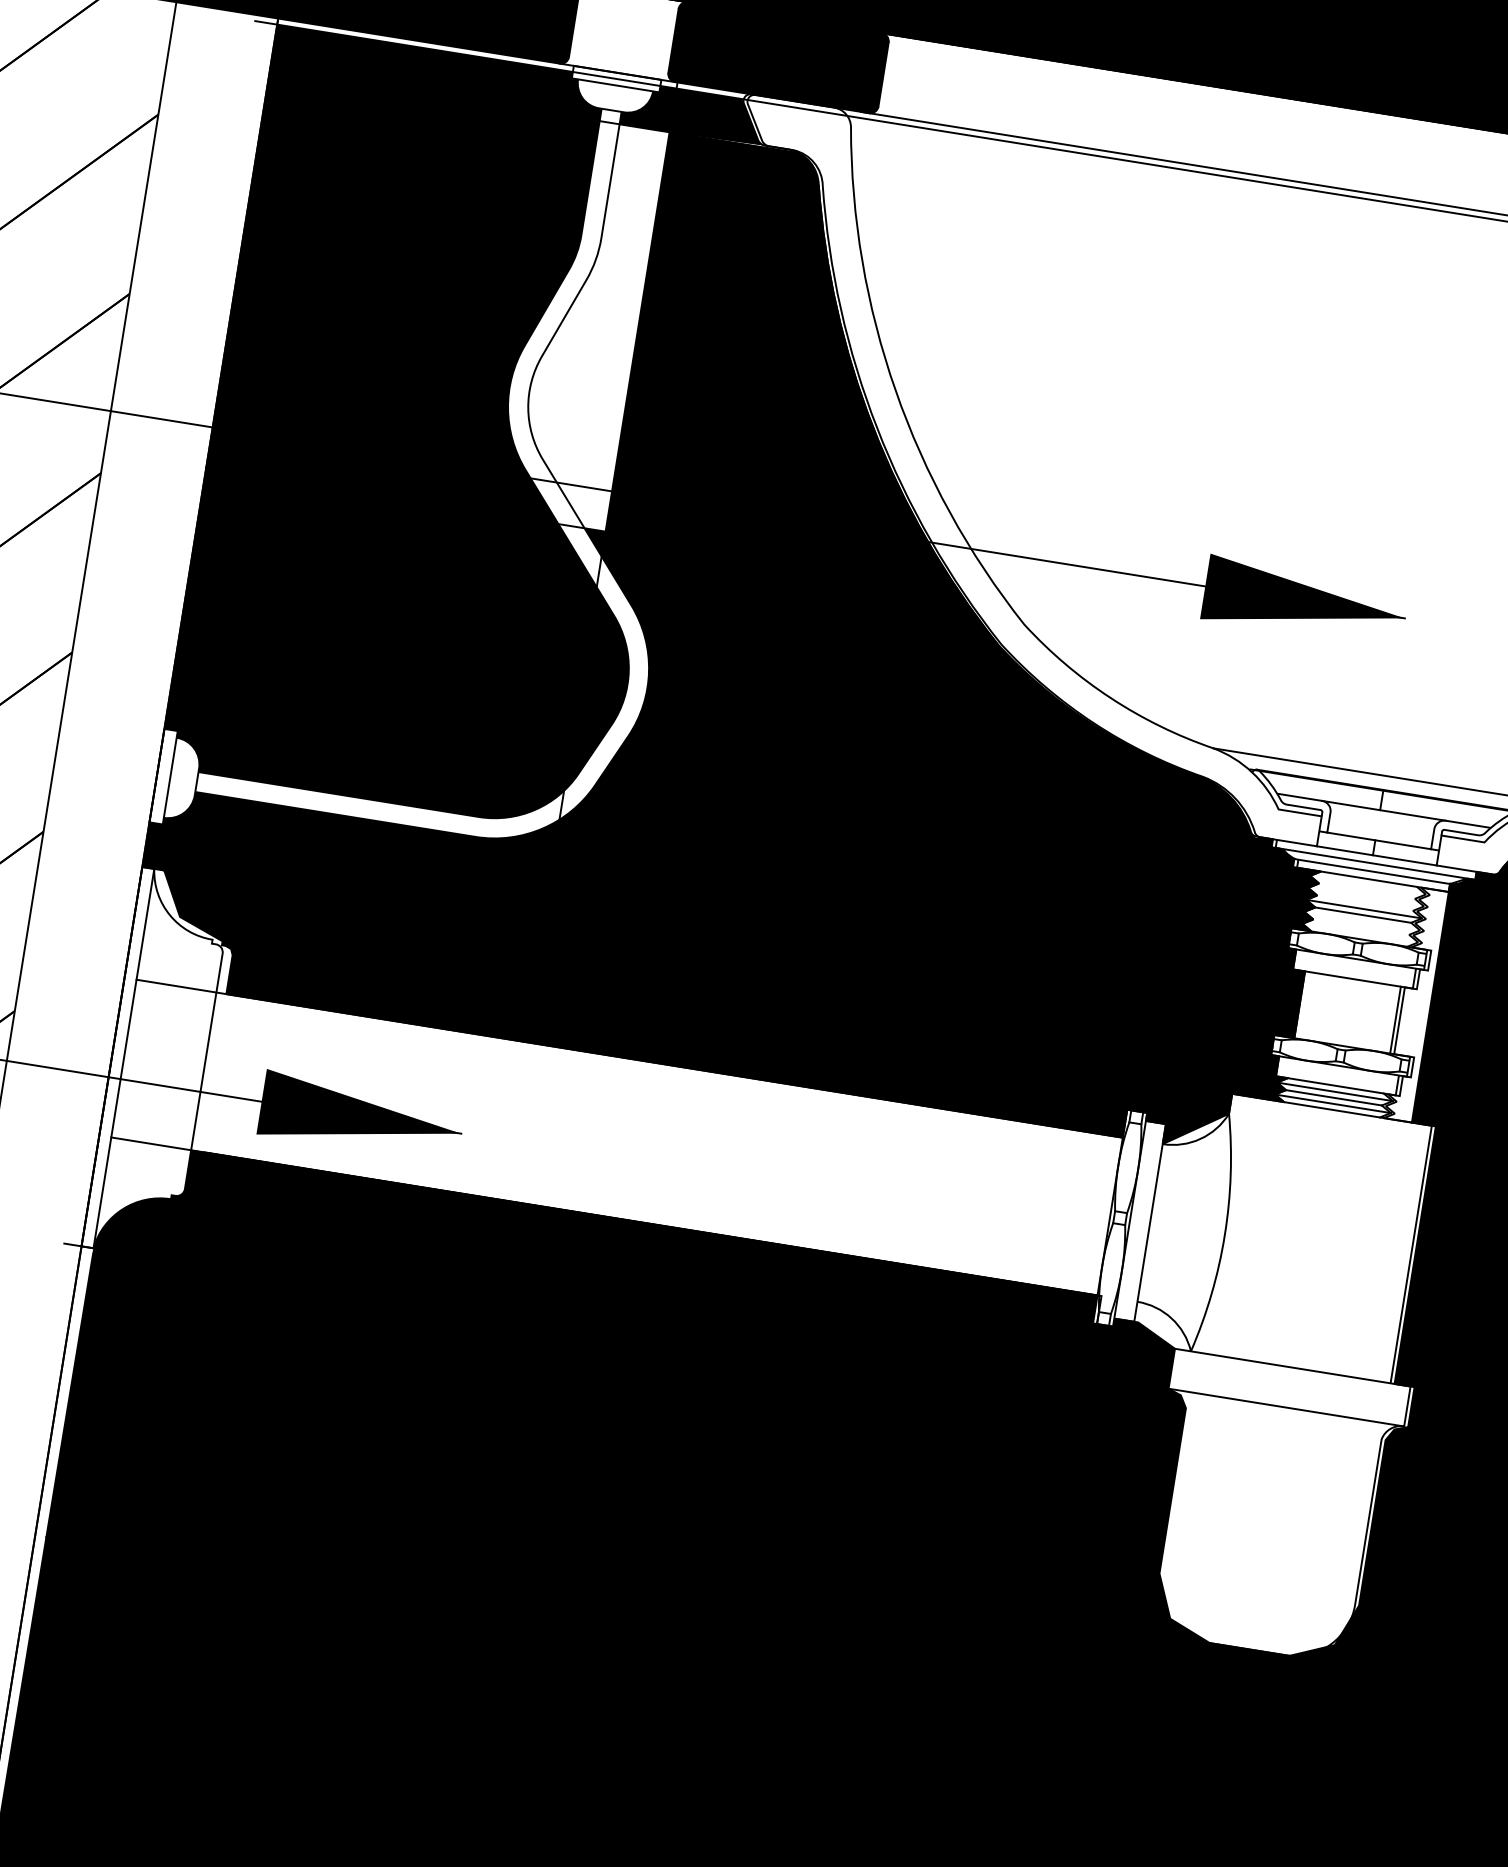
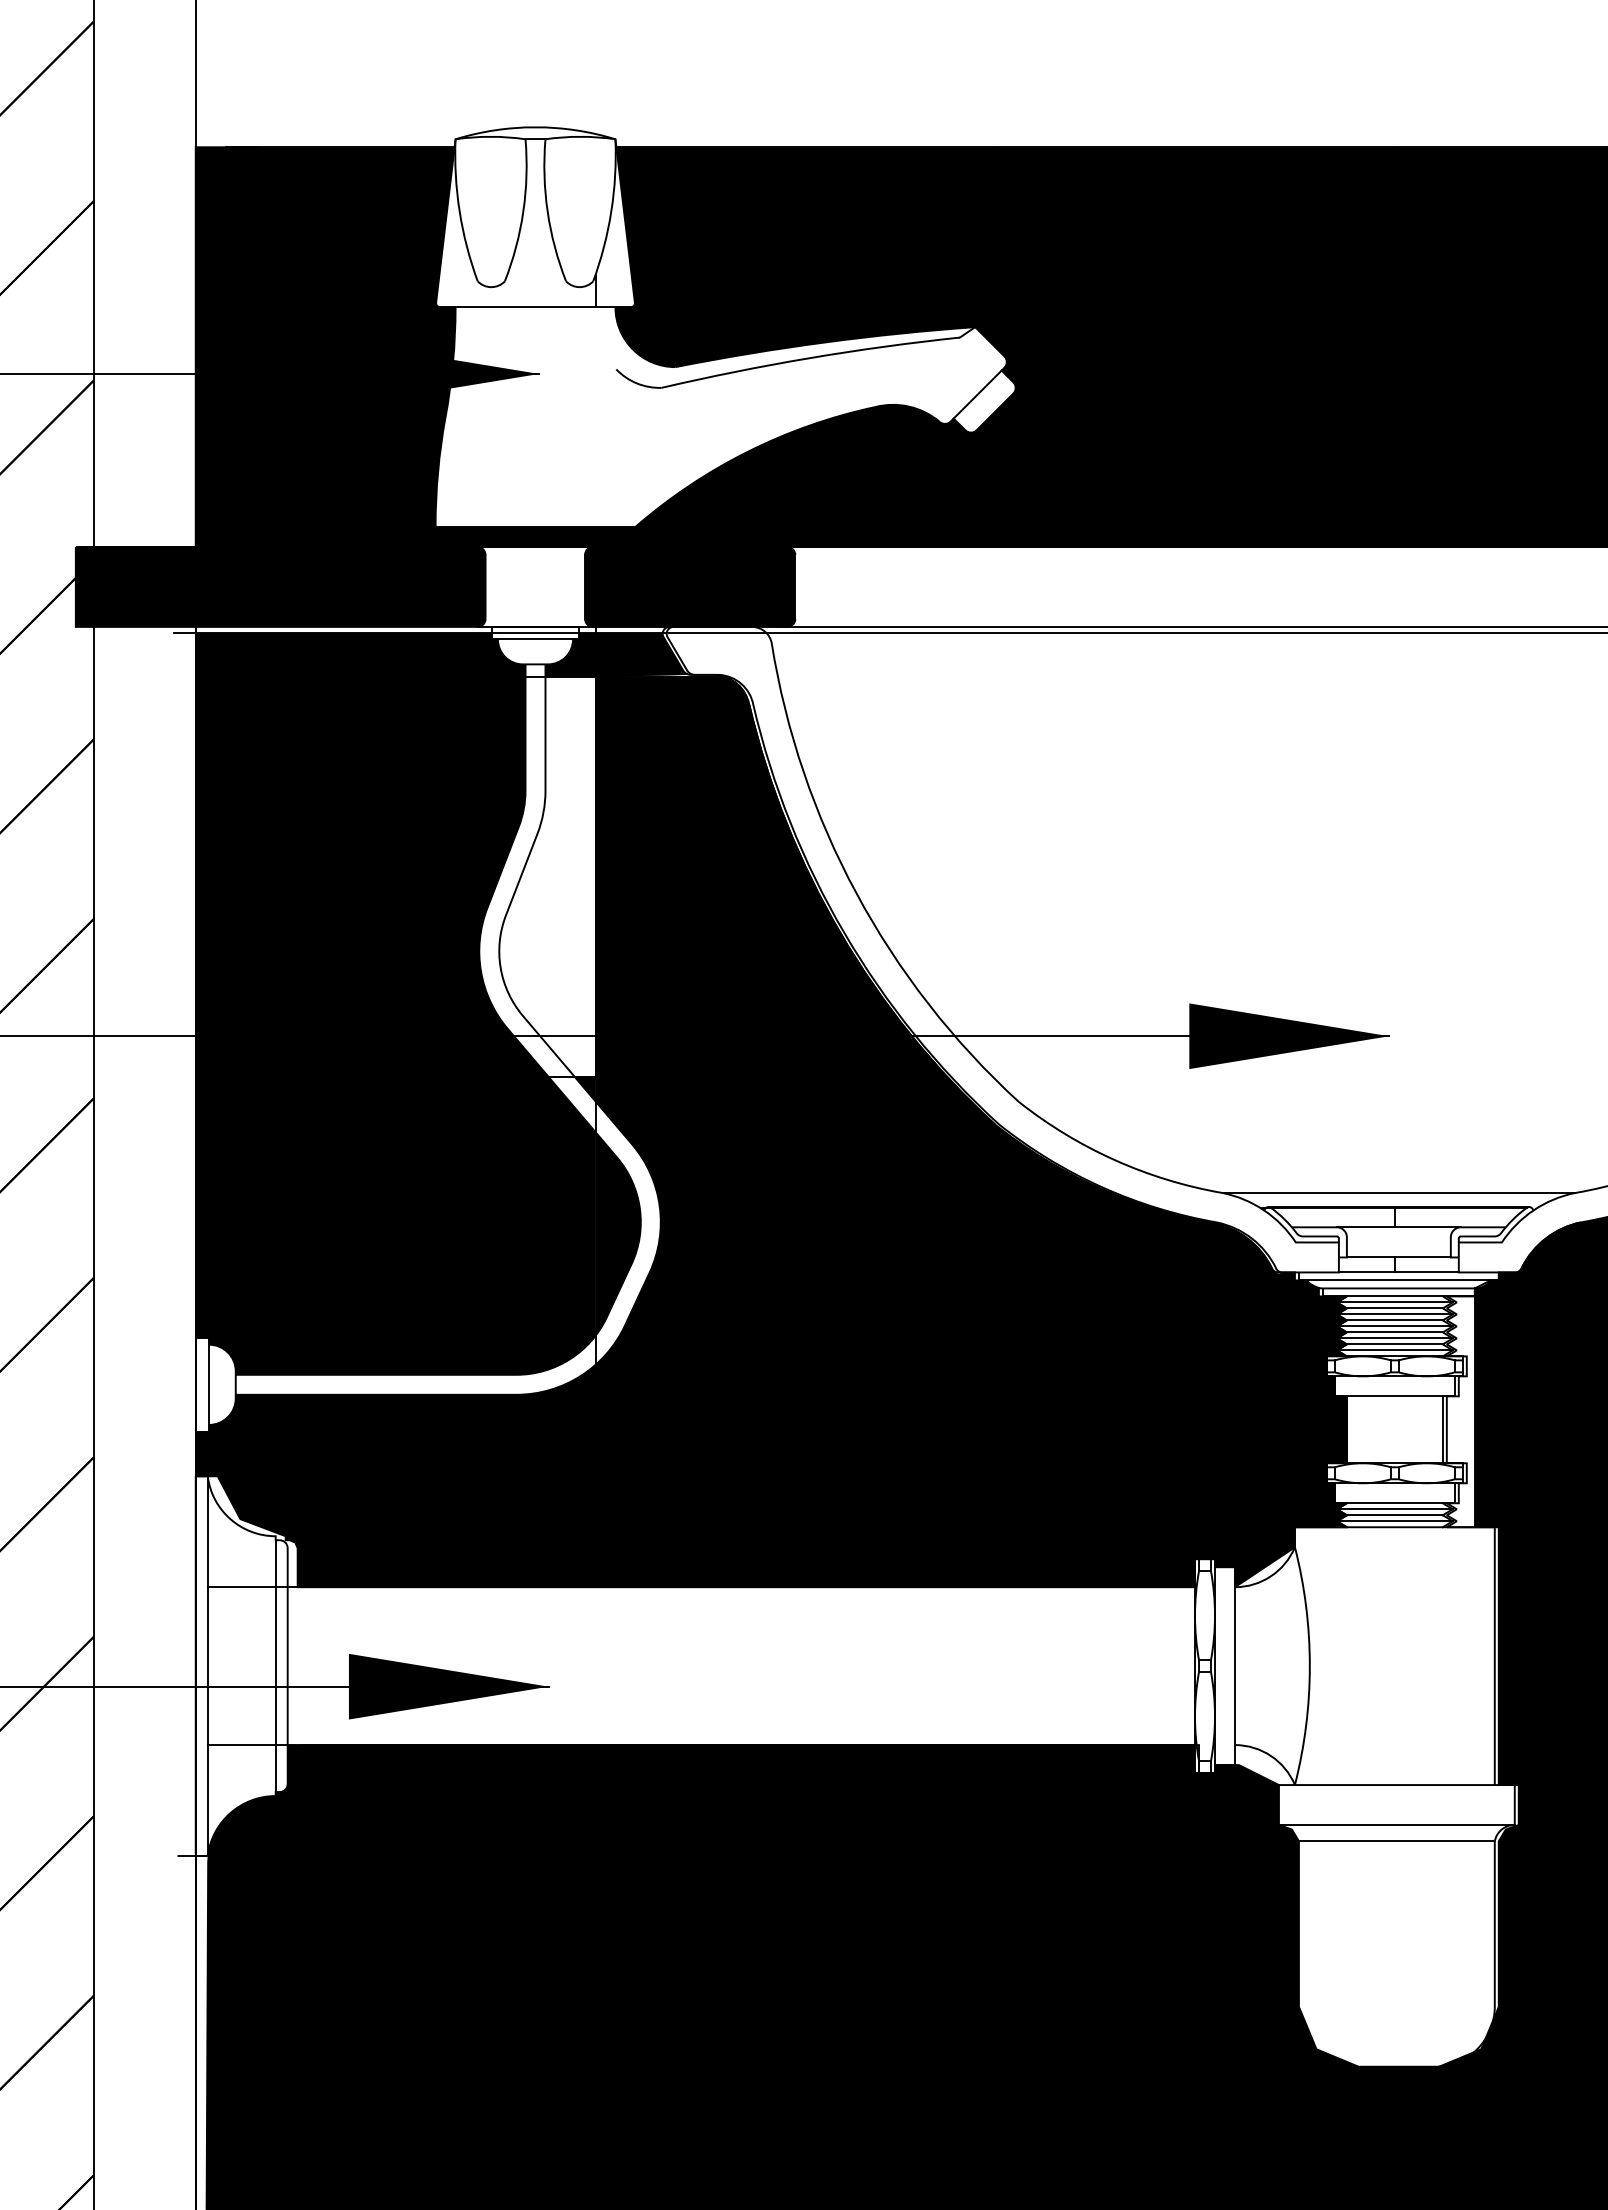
line: (1367, 885) -> (1394, 1302), added
line: (1366, 891) -> (1394, 1308), added
line: (1365, 897) -> (1394, 1314), added
line: (1364, 903) -> (1394, 1320), added
line: (1361, 921) -> (1394, 1338), added
line: (1360, 927) -> (1394, 1344), added
line: (1359, 933) -> (1394, 1350), added
line: (191, 1069) -> (275, 1666), added
line: (1281, 1423) -> (1394, 1841), added

